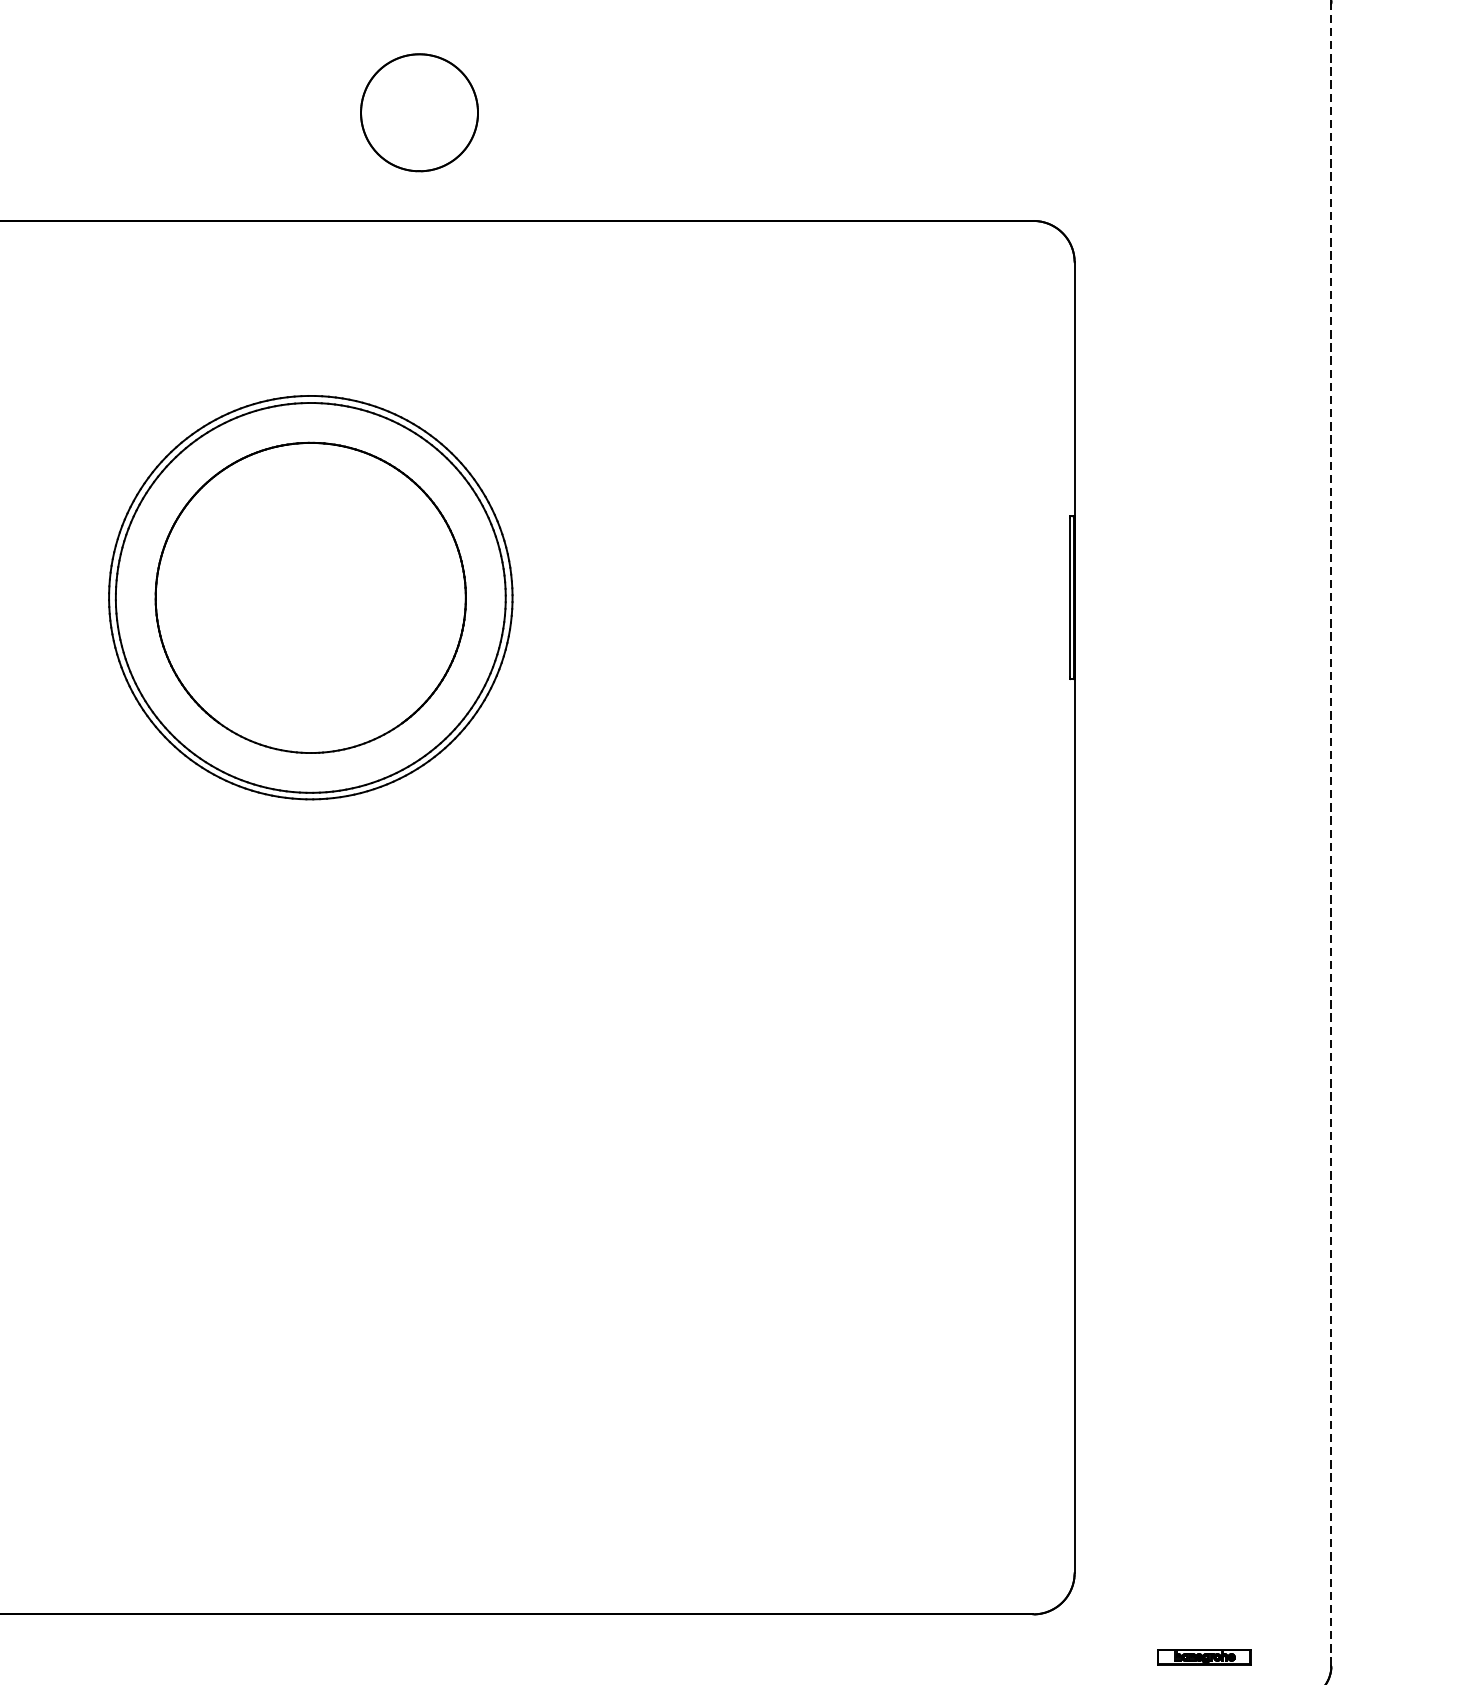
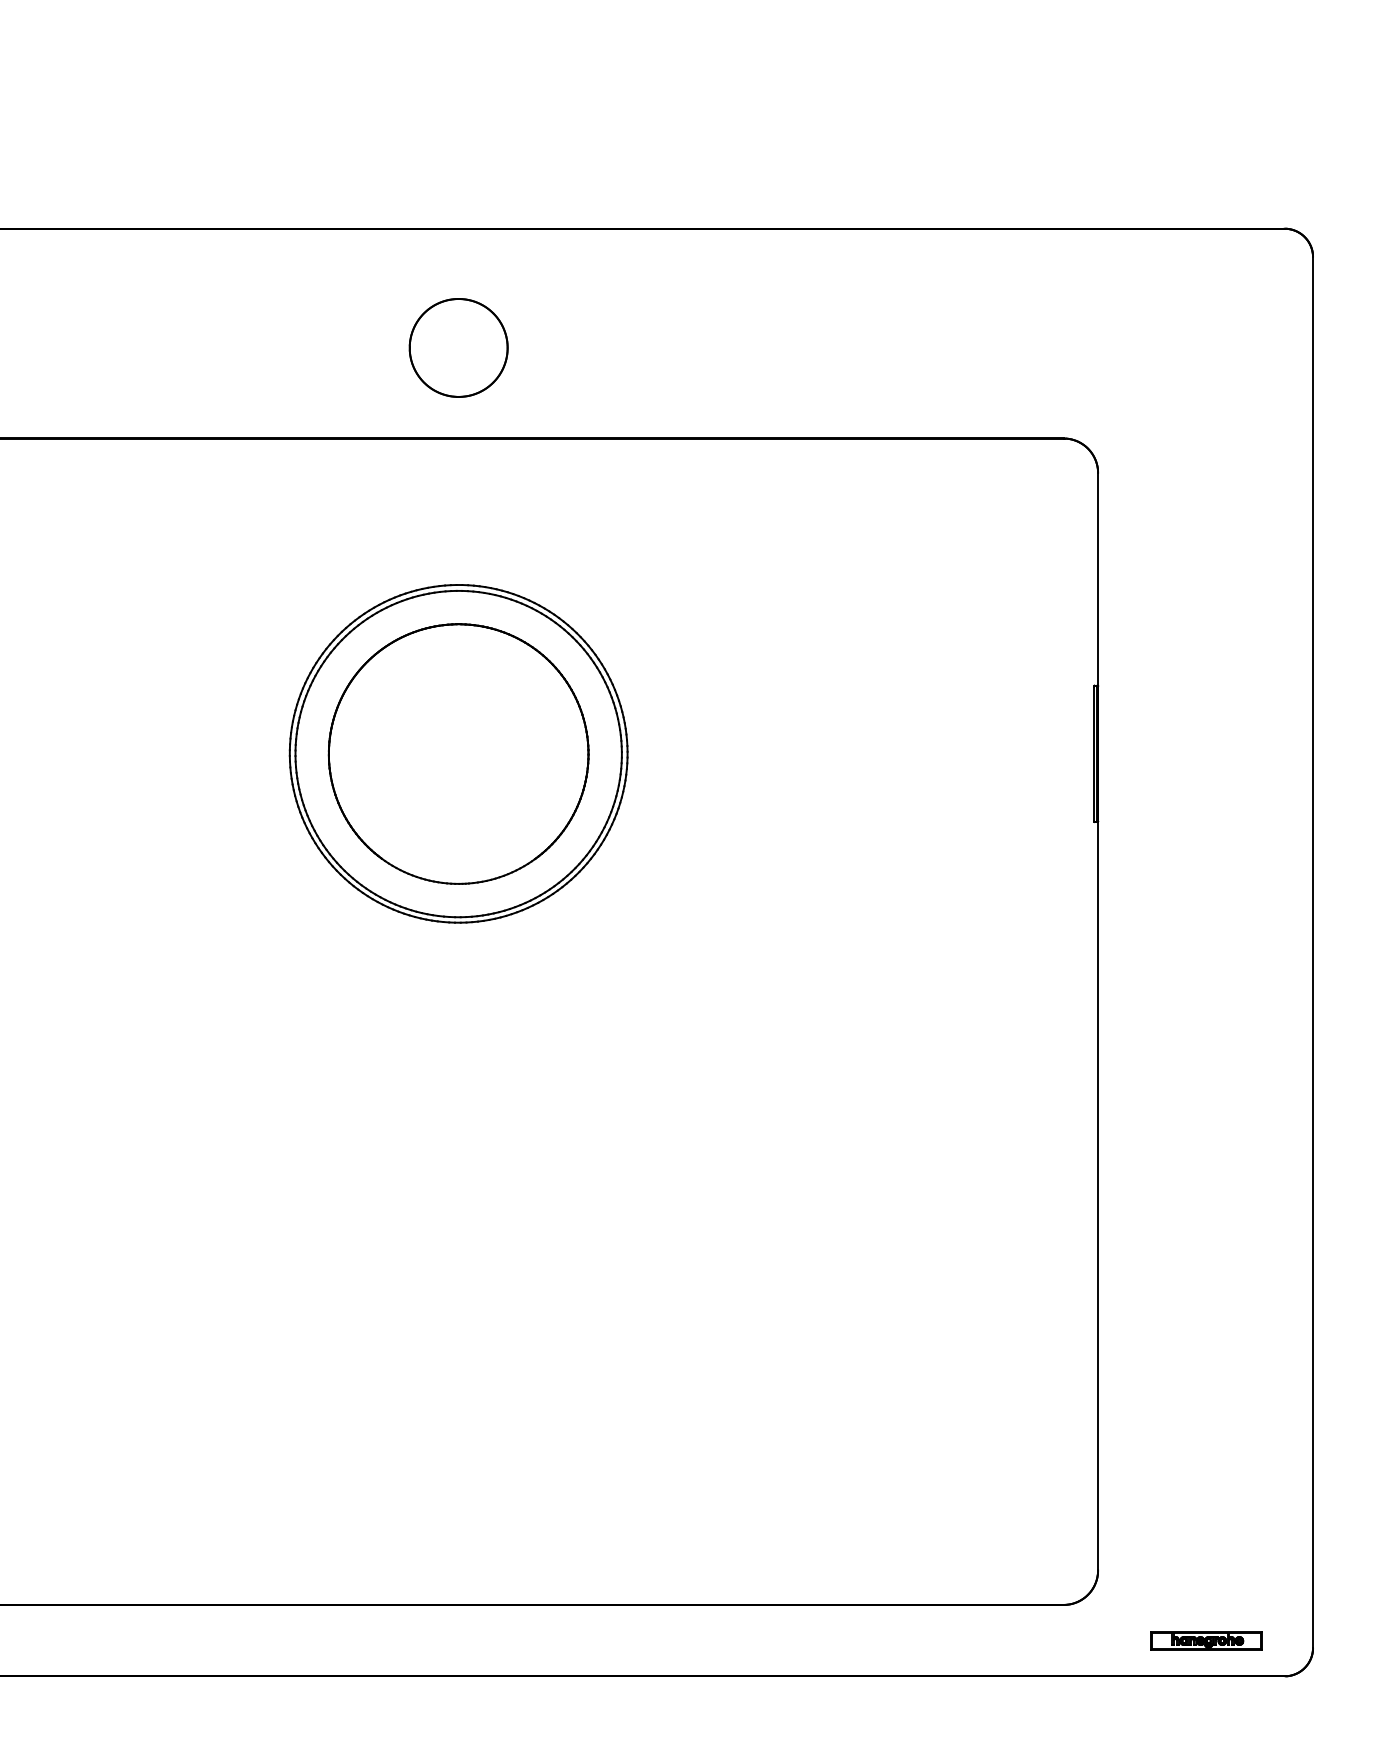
part: (419, 112) -> (458, 347), moved
line: (1331, 834) -> (1313, 952), dashed -> solid
part: (1204, 1656) -> (1206, 1640), size x1.43

